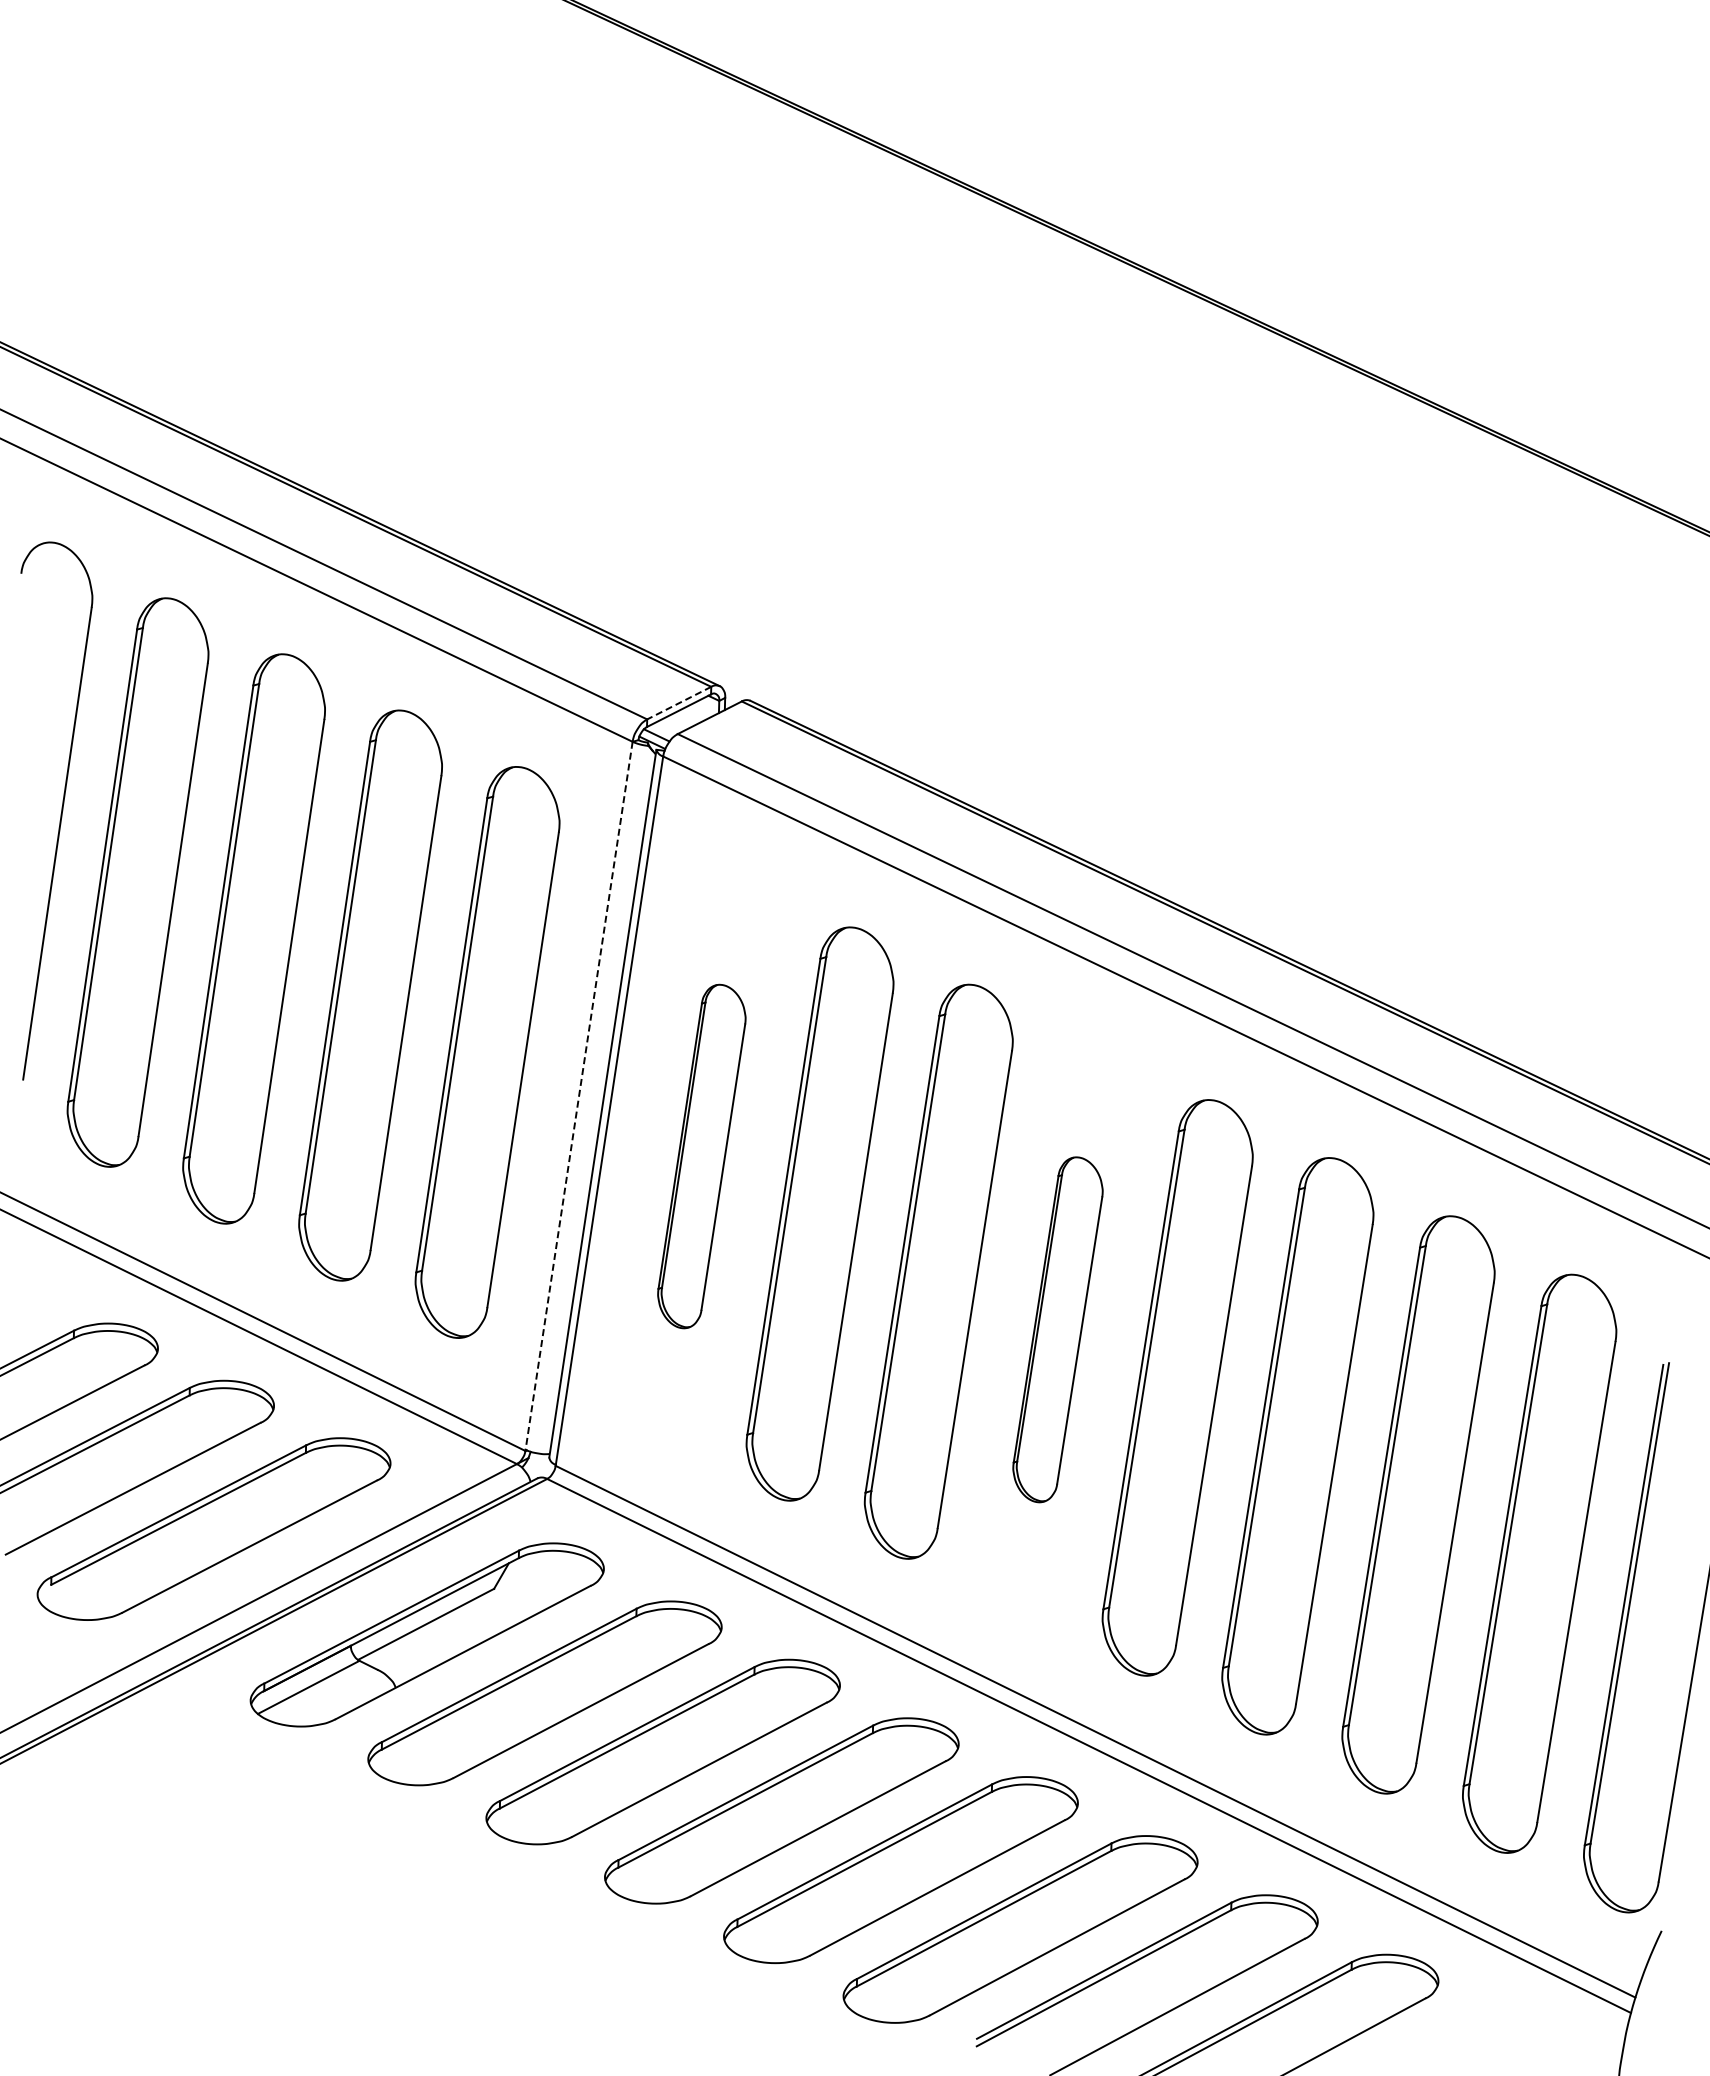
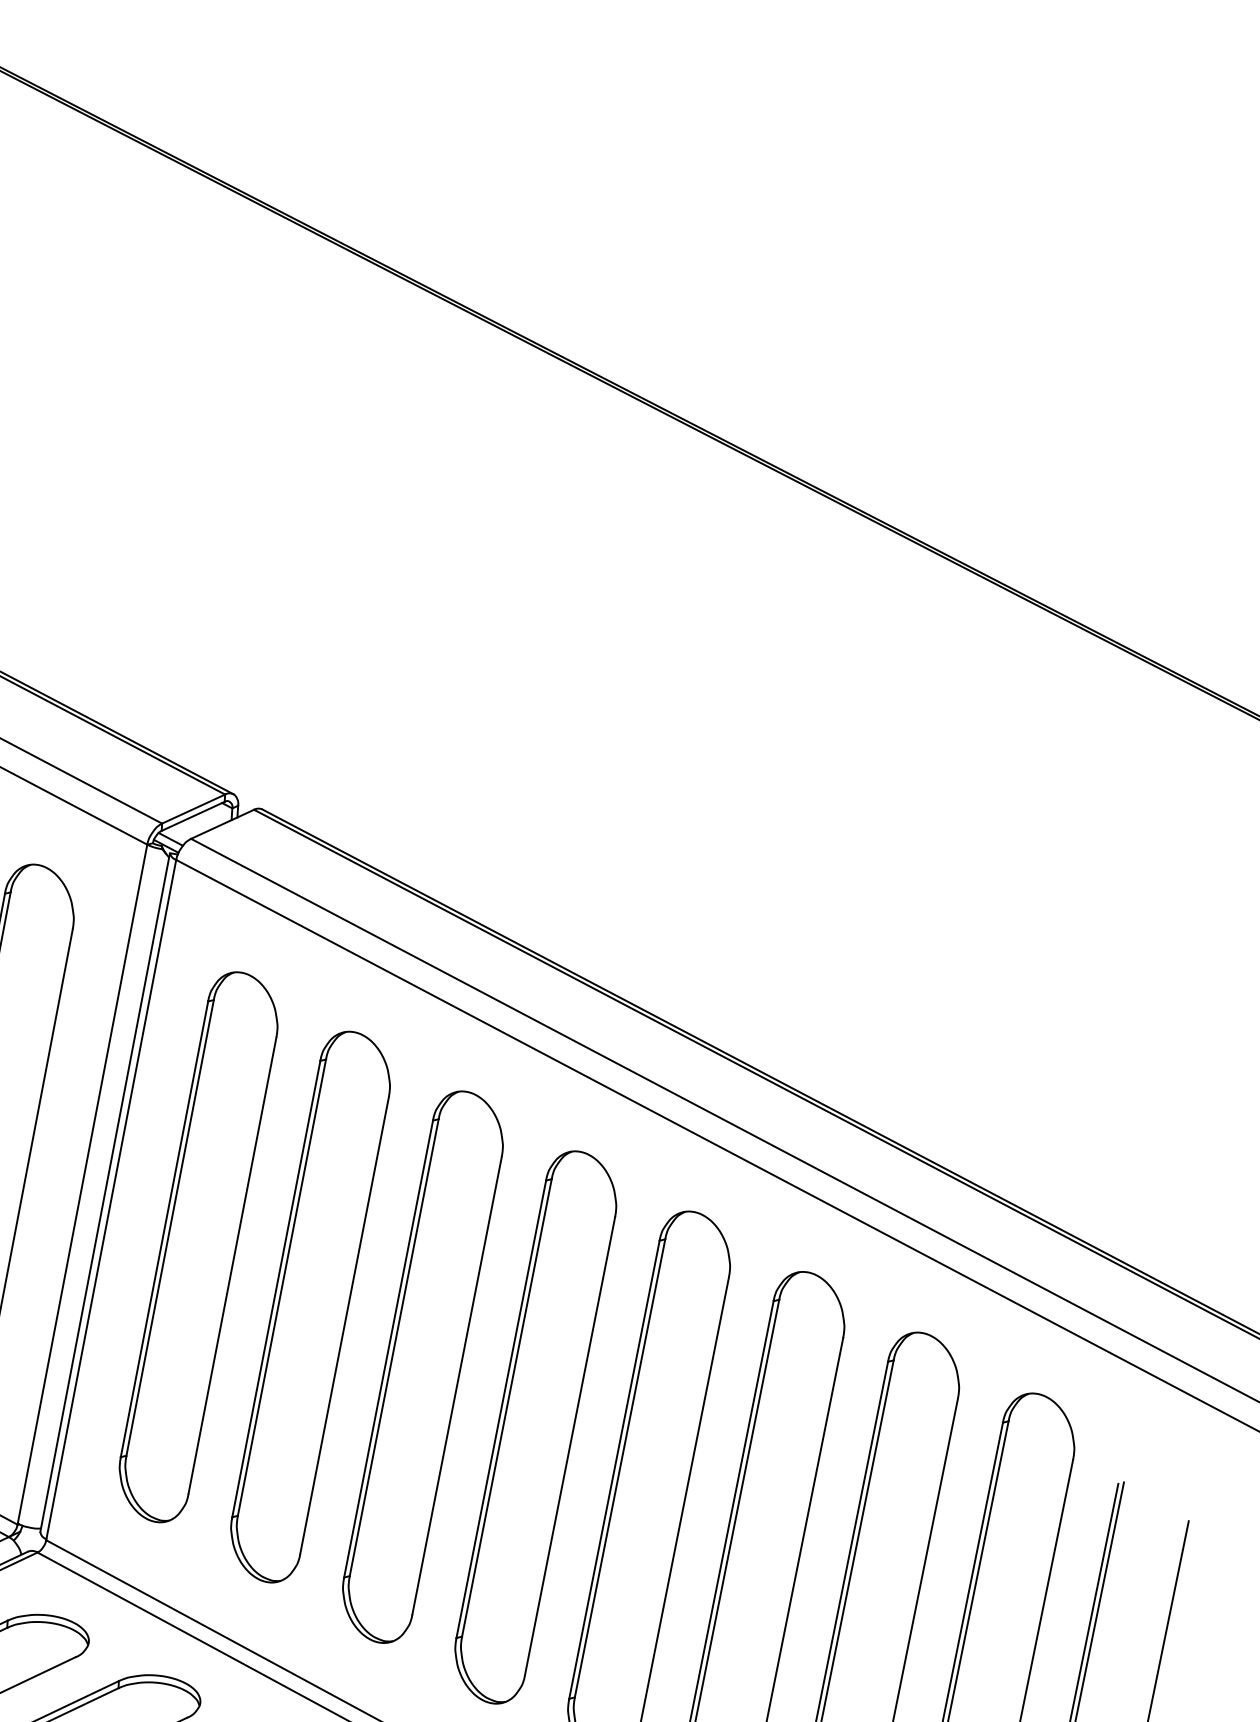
line: (679, 703) -> (193, 809), dashed -> solid
line: (579, 1096) -> (82, 1184), dashed -> solid
part: (701, 1156) -> (198, 1247), size x1.67
part: (1057, 1329) -> (535, 1427), size x1.67

